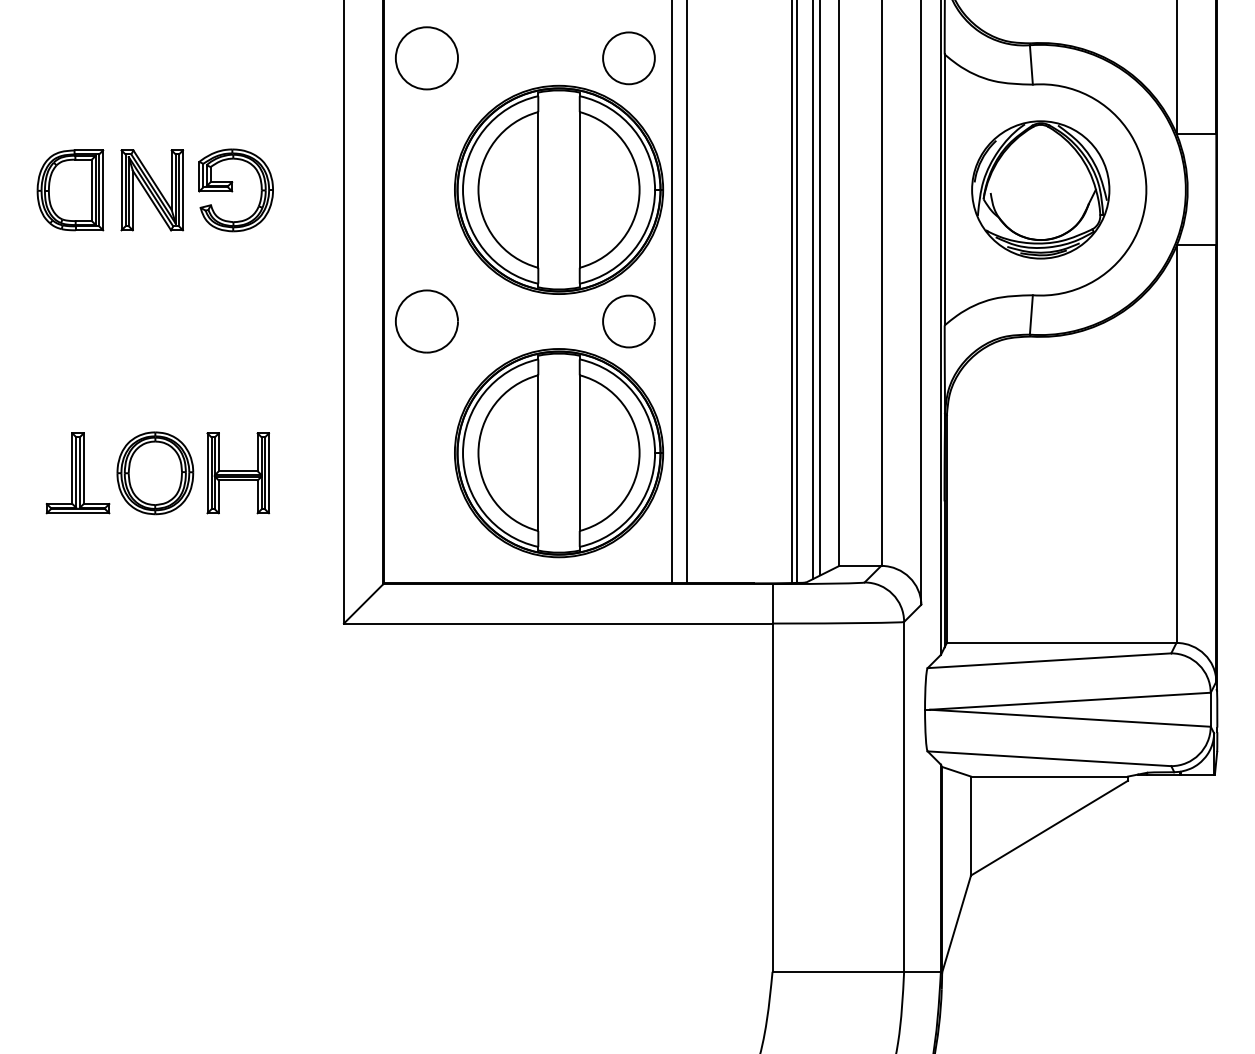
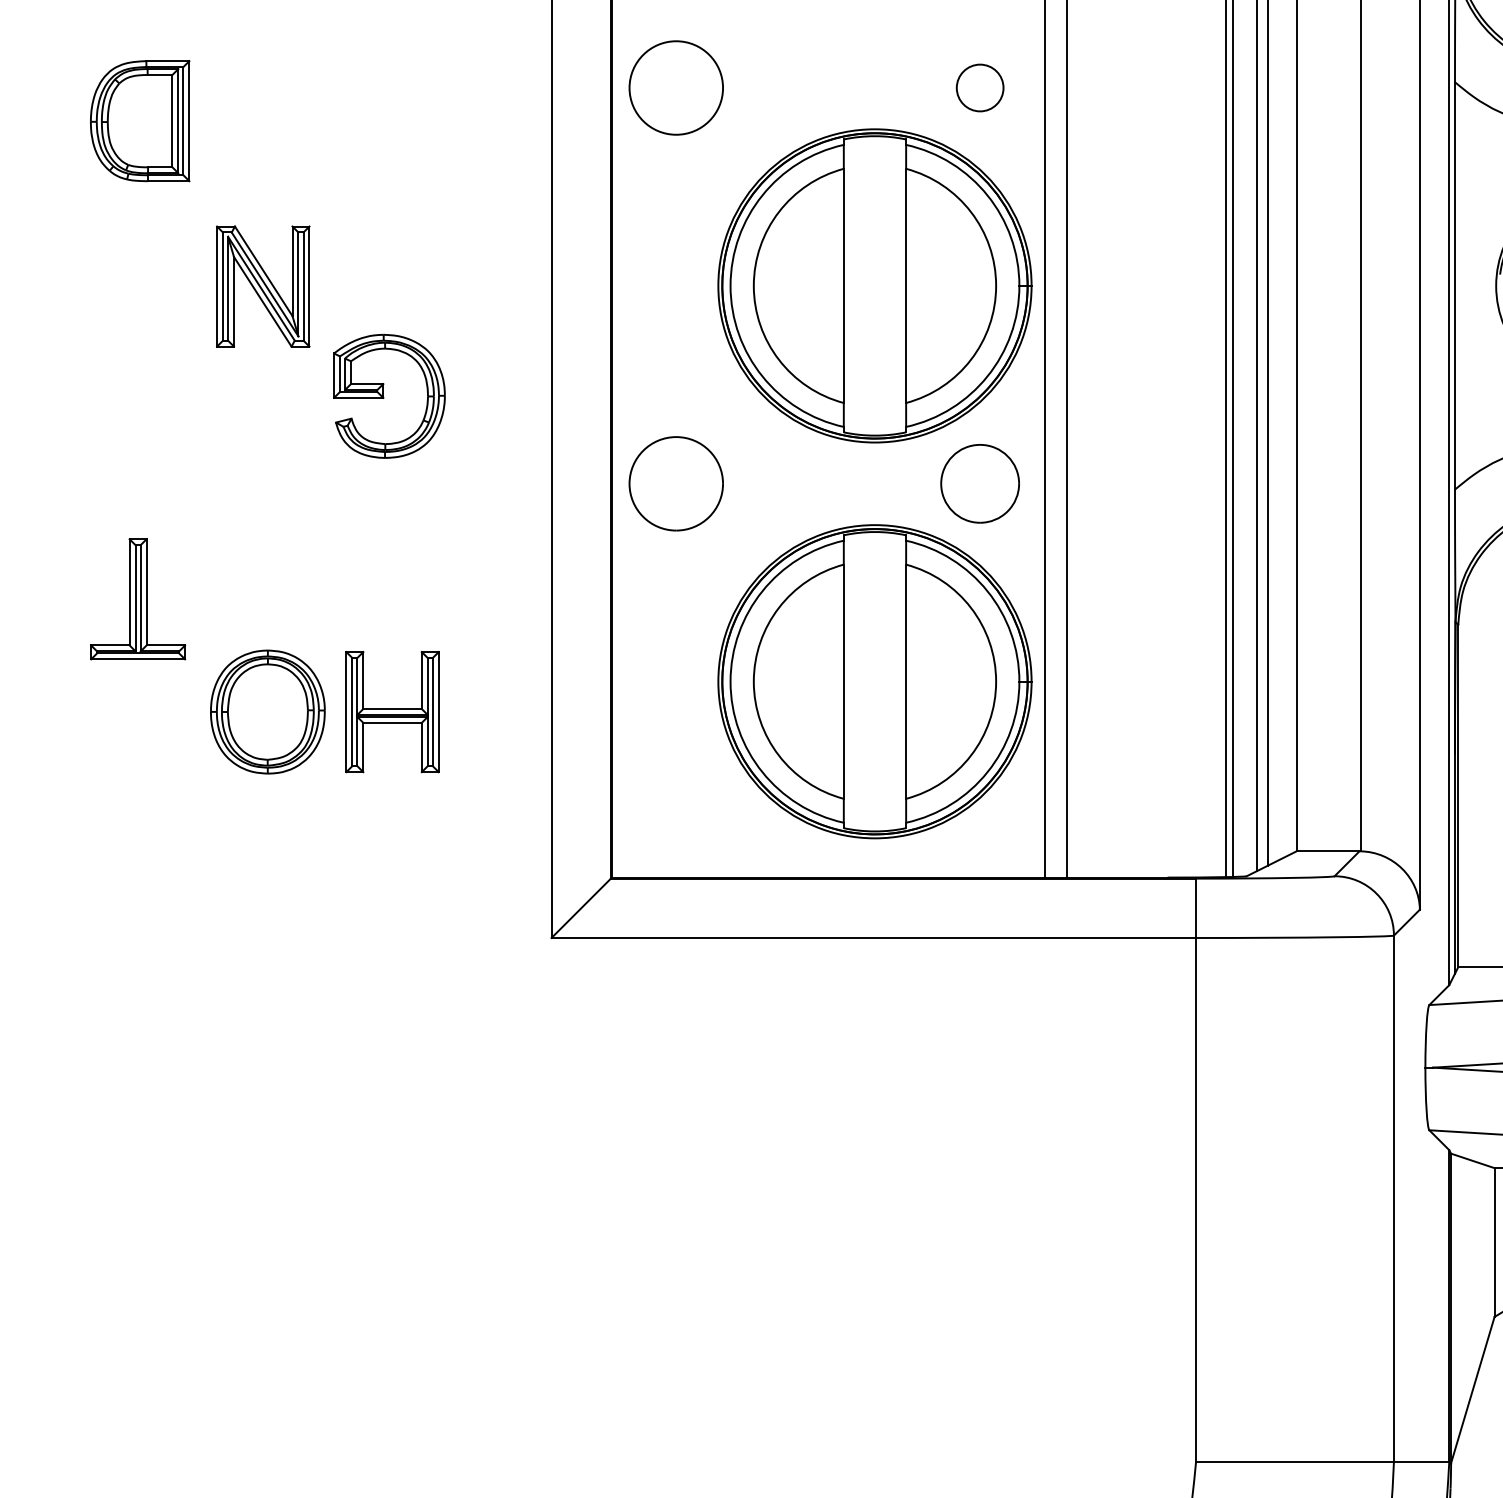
circle: (628, 58) -> (979, 88), size x0.6
part: (70, 190) -> (140, 121), moved
part: (235, 190) -> (388, 396), moved
part: (77, 473) -> (137, 599), moved

